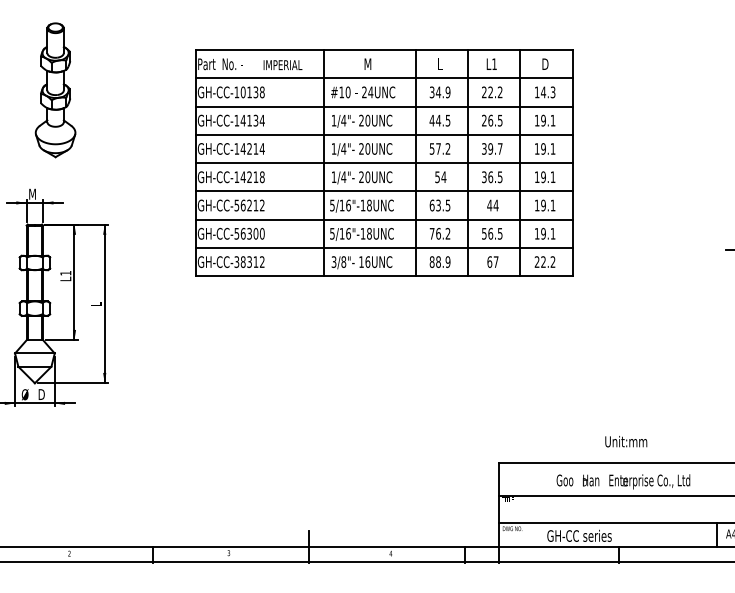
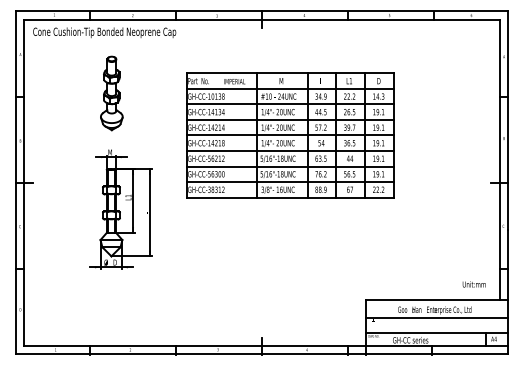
part: (54, 90) -> (111, 93), moved
part: (384, 163) -> (290, 135), moved
text: (624, 441) -> (473, 284), moved

